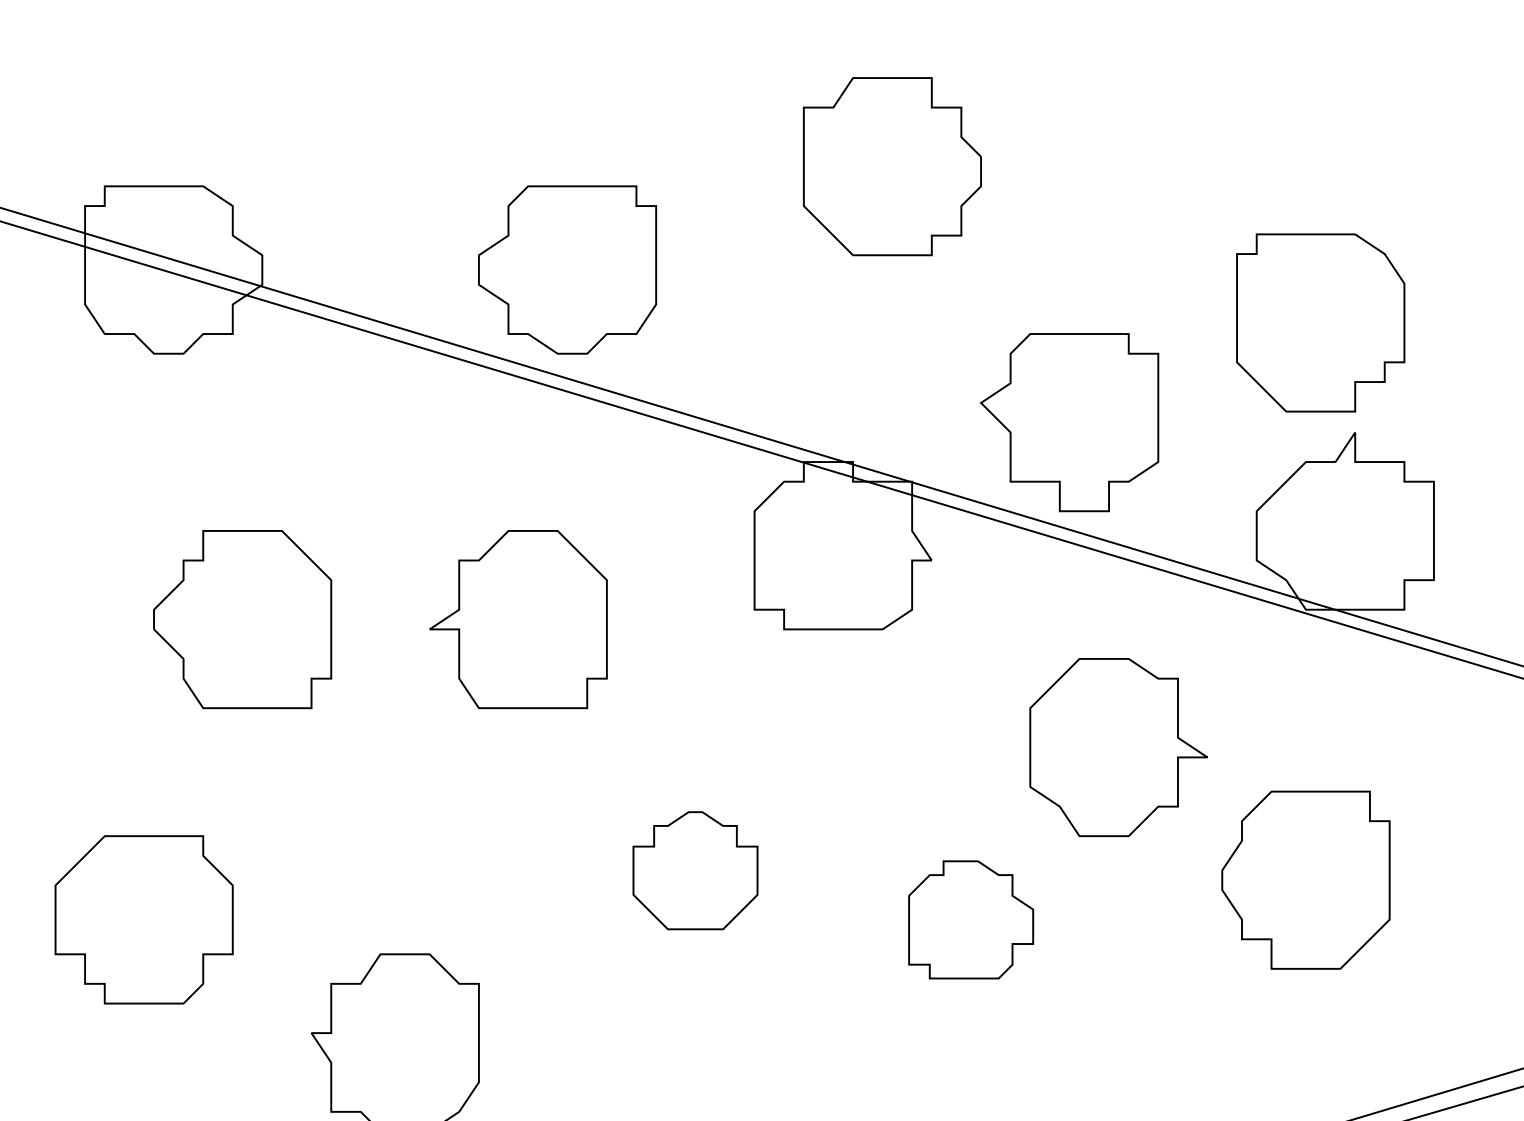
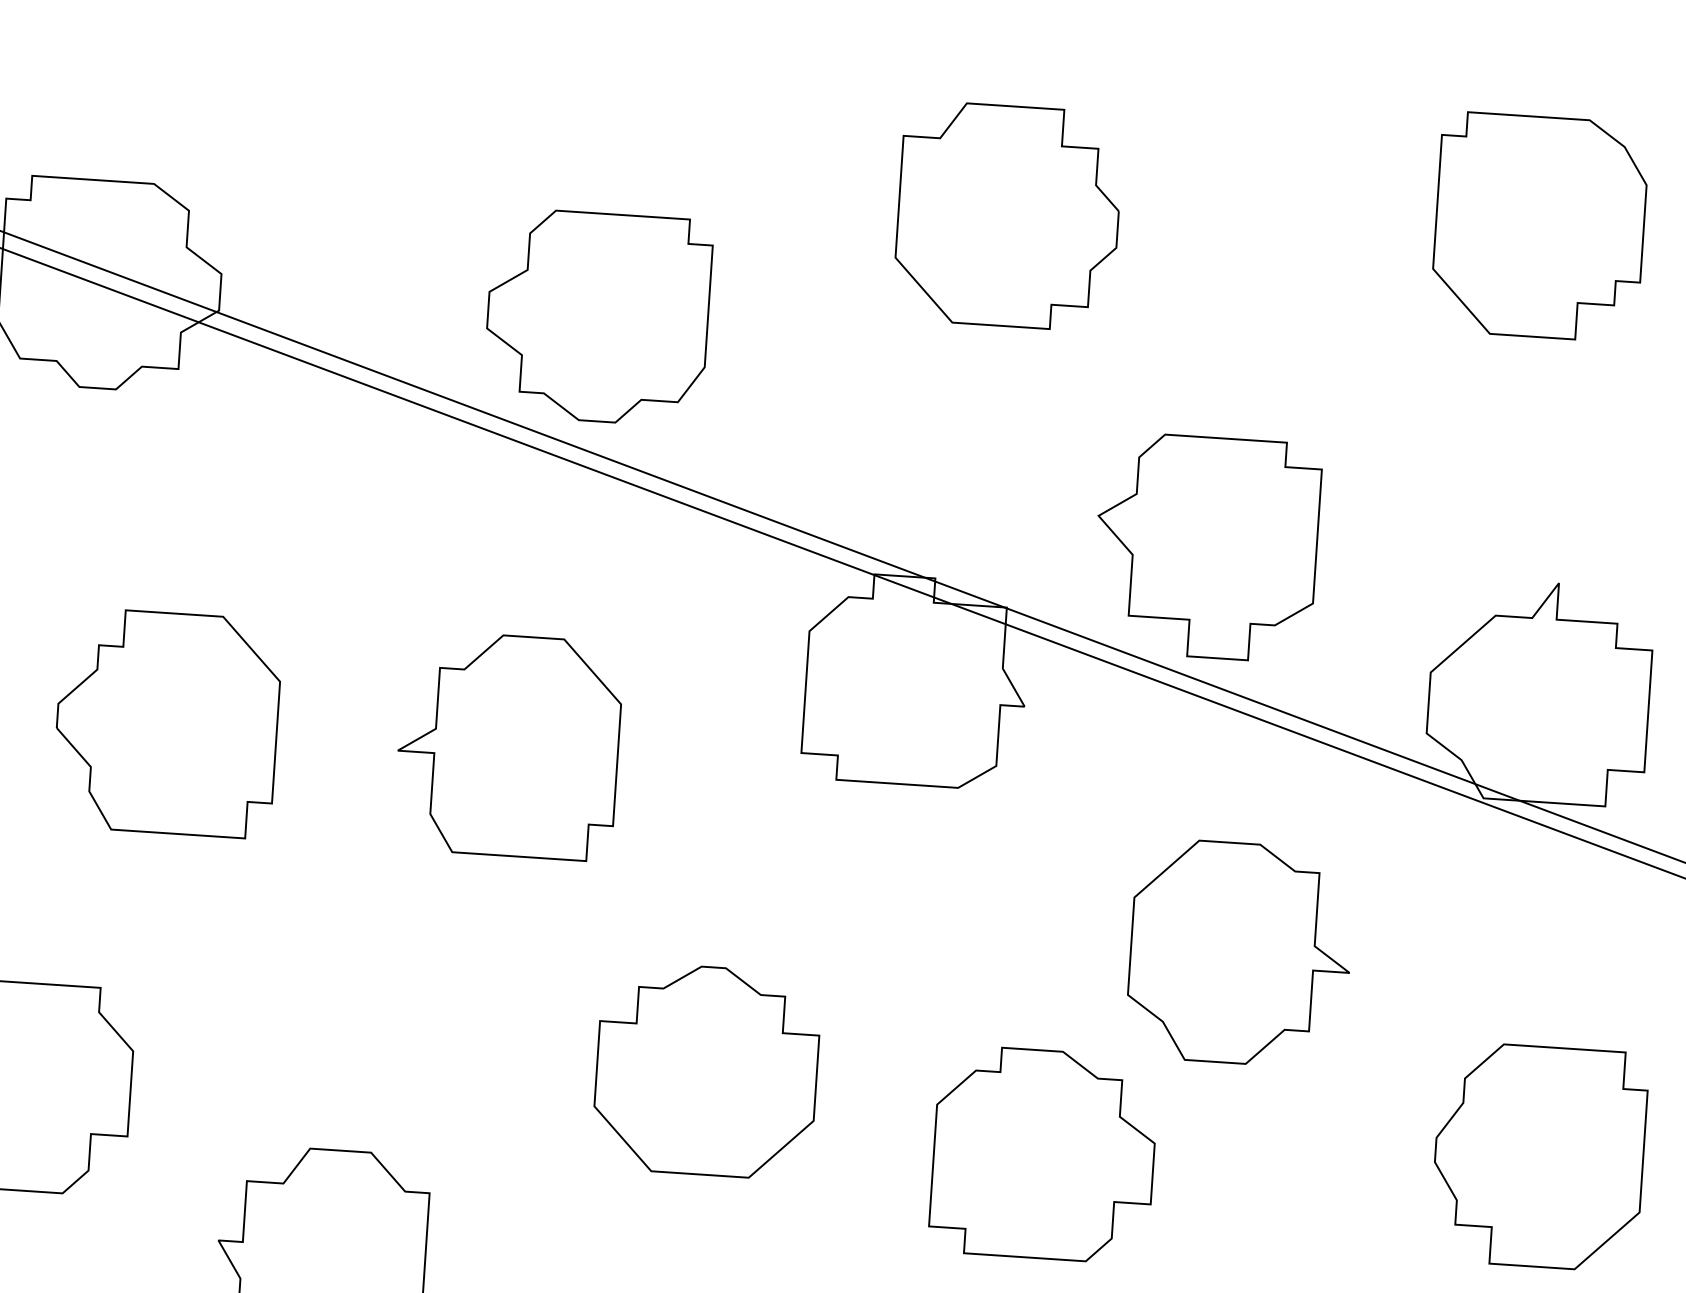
part: (1320, 322) -> (1539, 226), moved
part: (695, 870) -> (706, 1070), size x1.43
part: (1305, 879) -> (1538, 1155), moved
part: (970, 919) -> (1043, 1154), size x1.43

